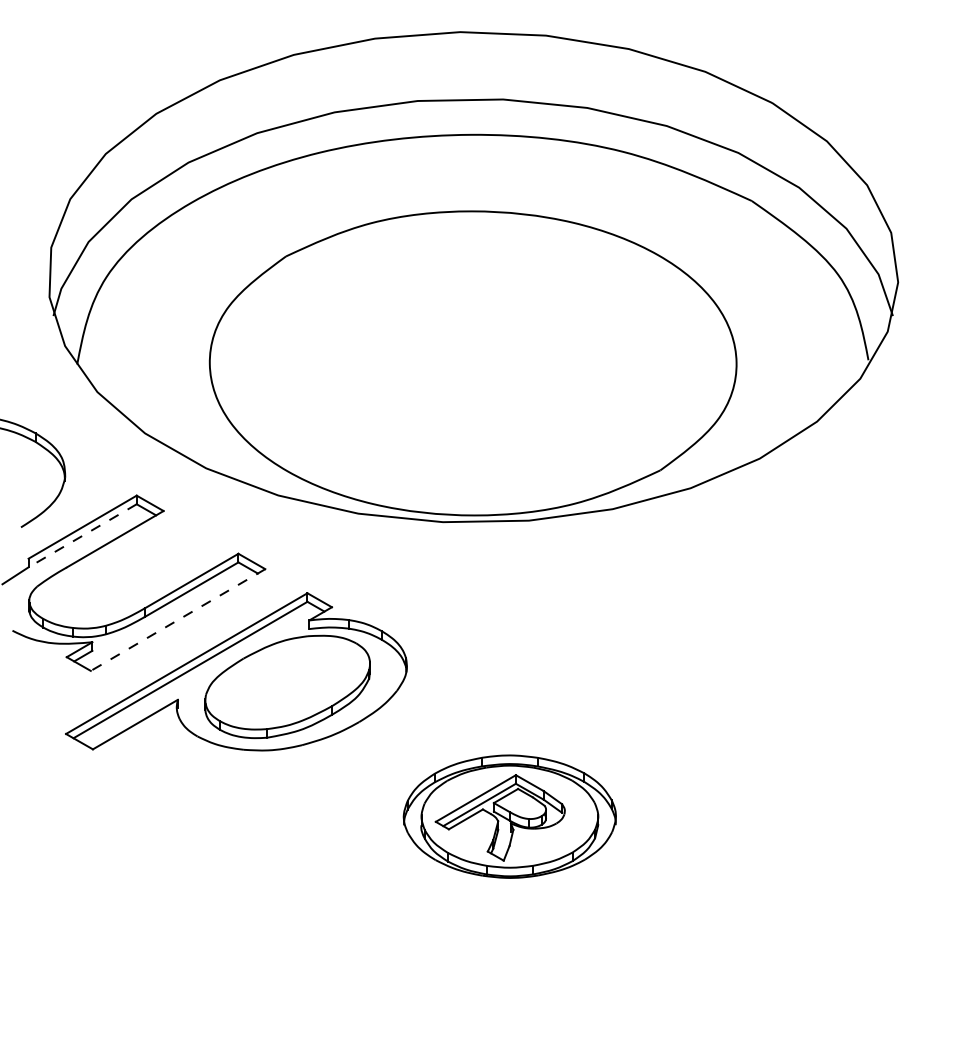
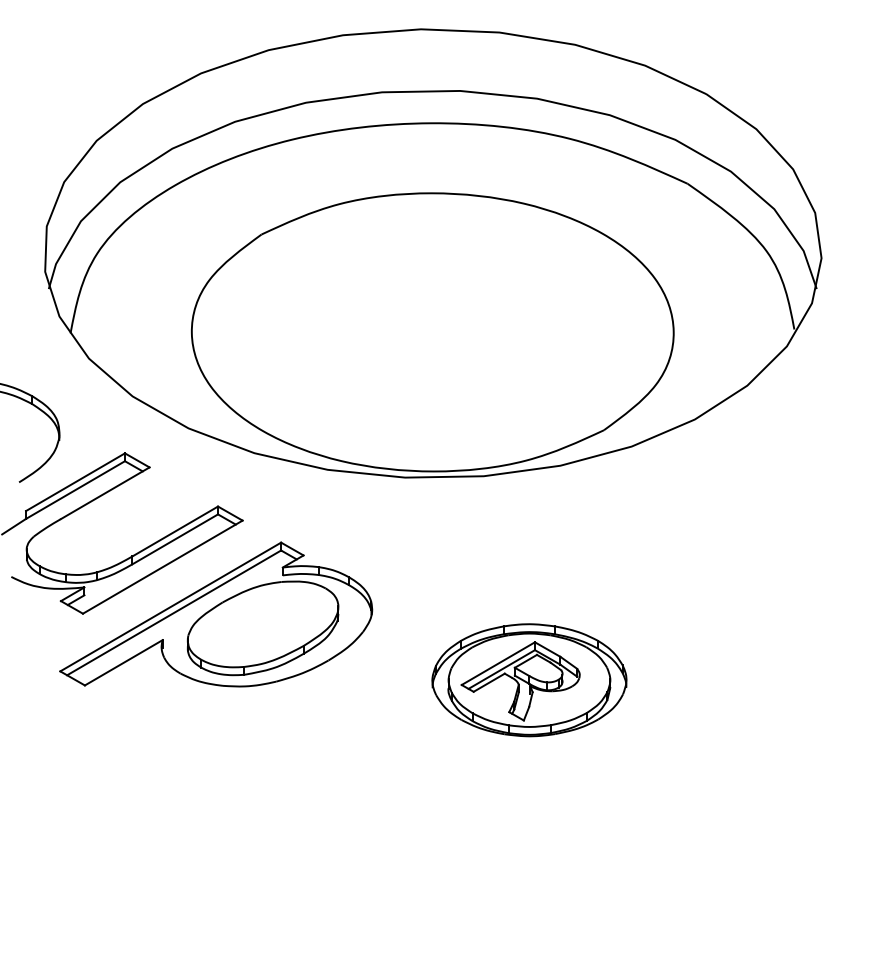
line: (82, 535) -> (75, 489), dashed -> solid
line: (177, 620) -> (162, 567), dashed -> solid
part: (509, 816) -> (529, 680), moved

